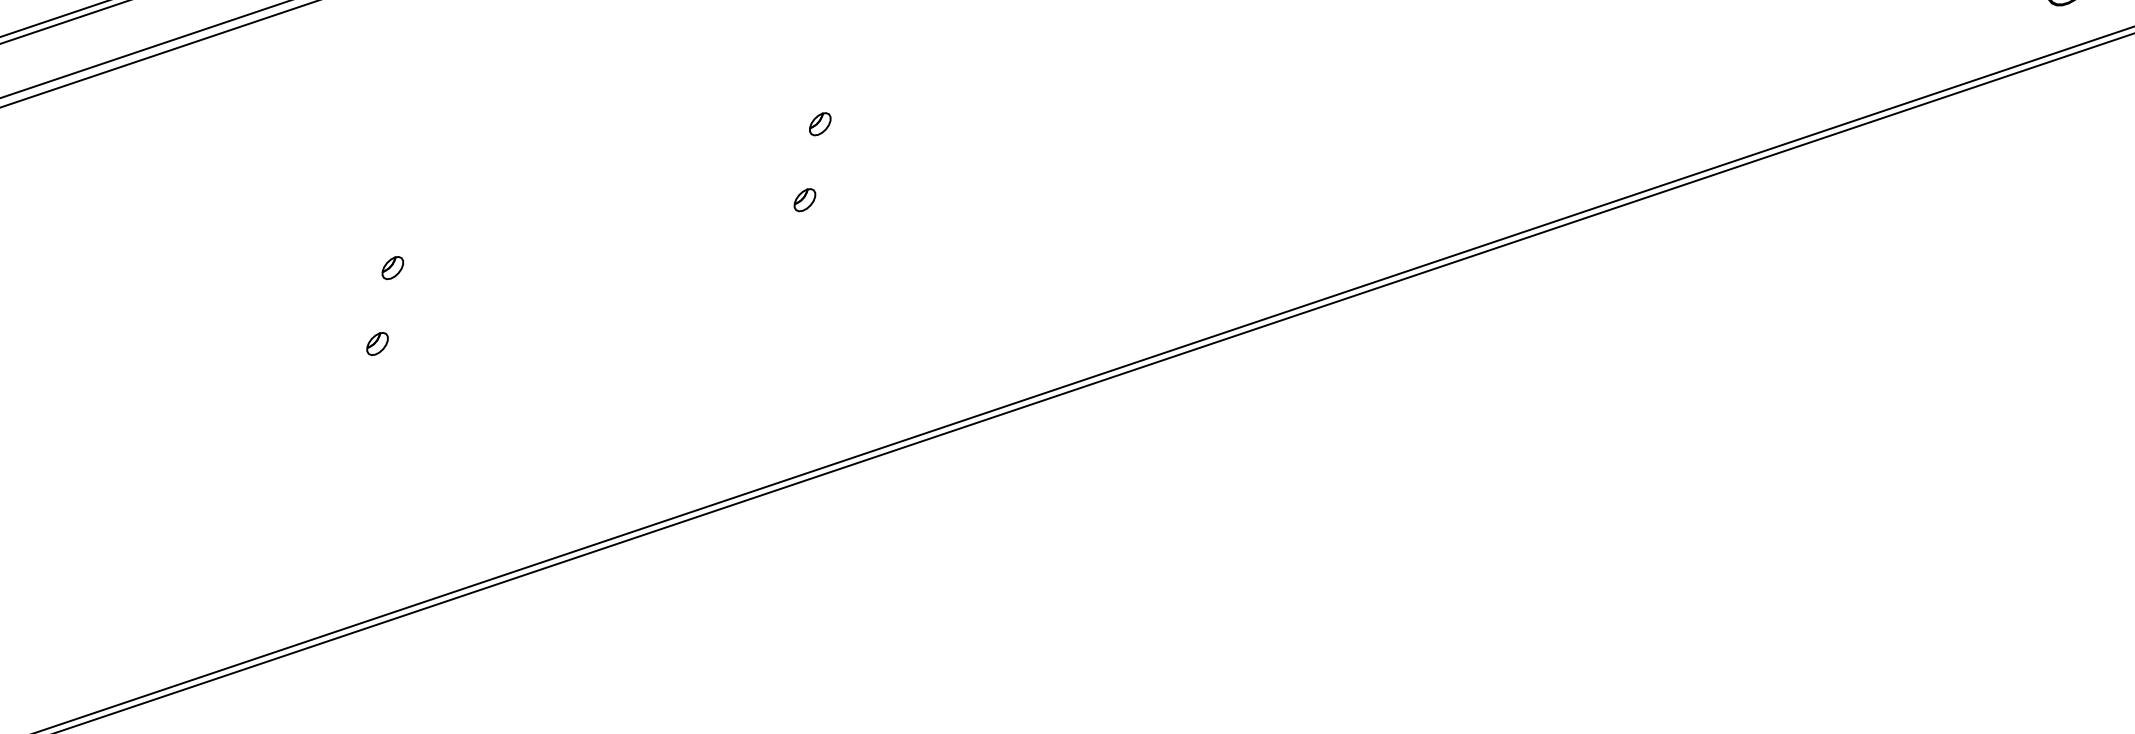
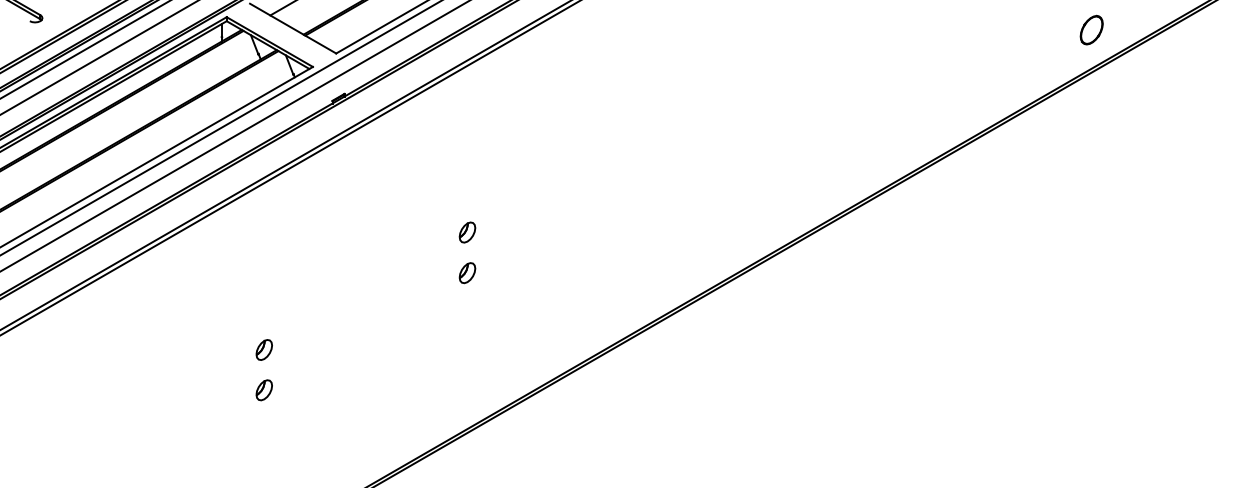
part: (819, 124) -> (467, 232), size x1.6
part: (804, 199) -> (467, 272), size x1.6
part: (391, 266) -> (263, 349), size x1.6
part: (376, 343) -> (263, 390), size x1.6

